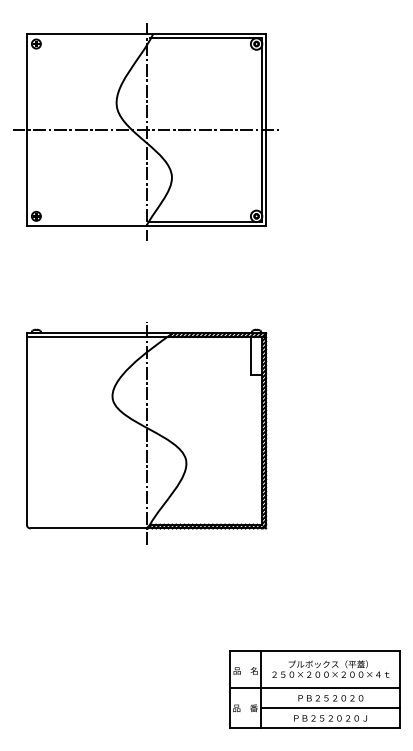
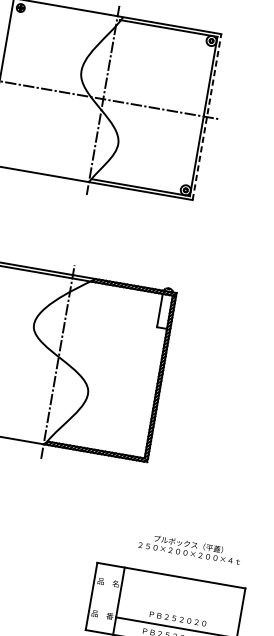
line: (266, 130) -> (207, 117), solid -> dashed
text: (330, 668) -> (189, 548), moved
line: (314, 688) -> (165, 608), removed

